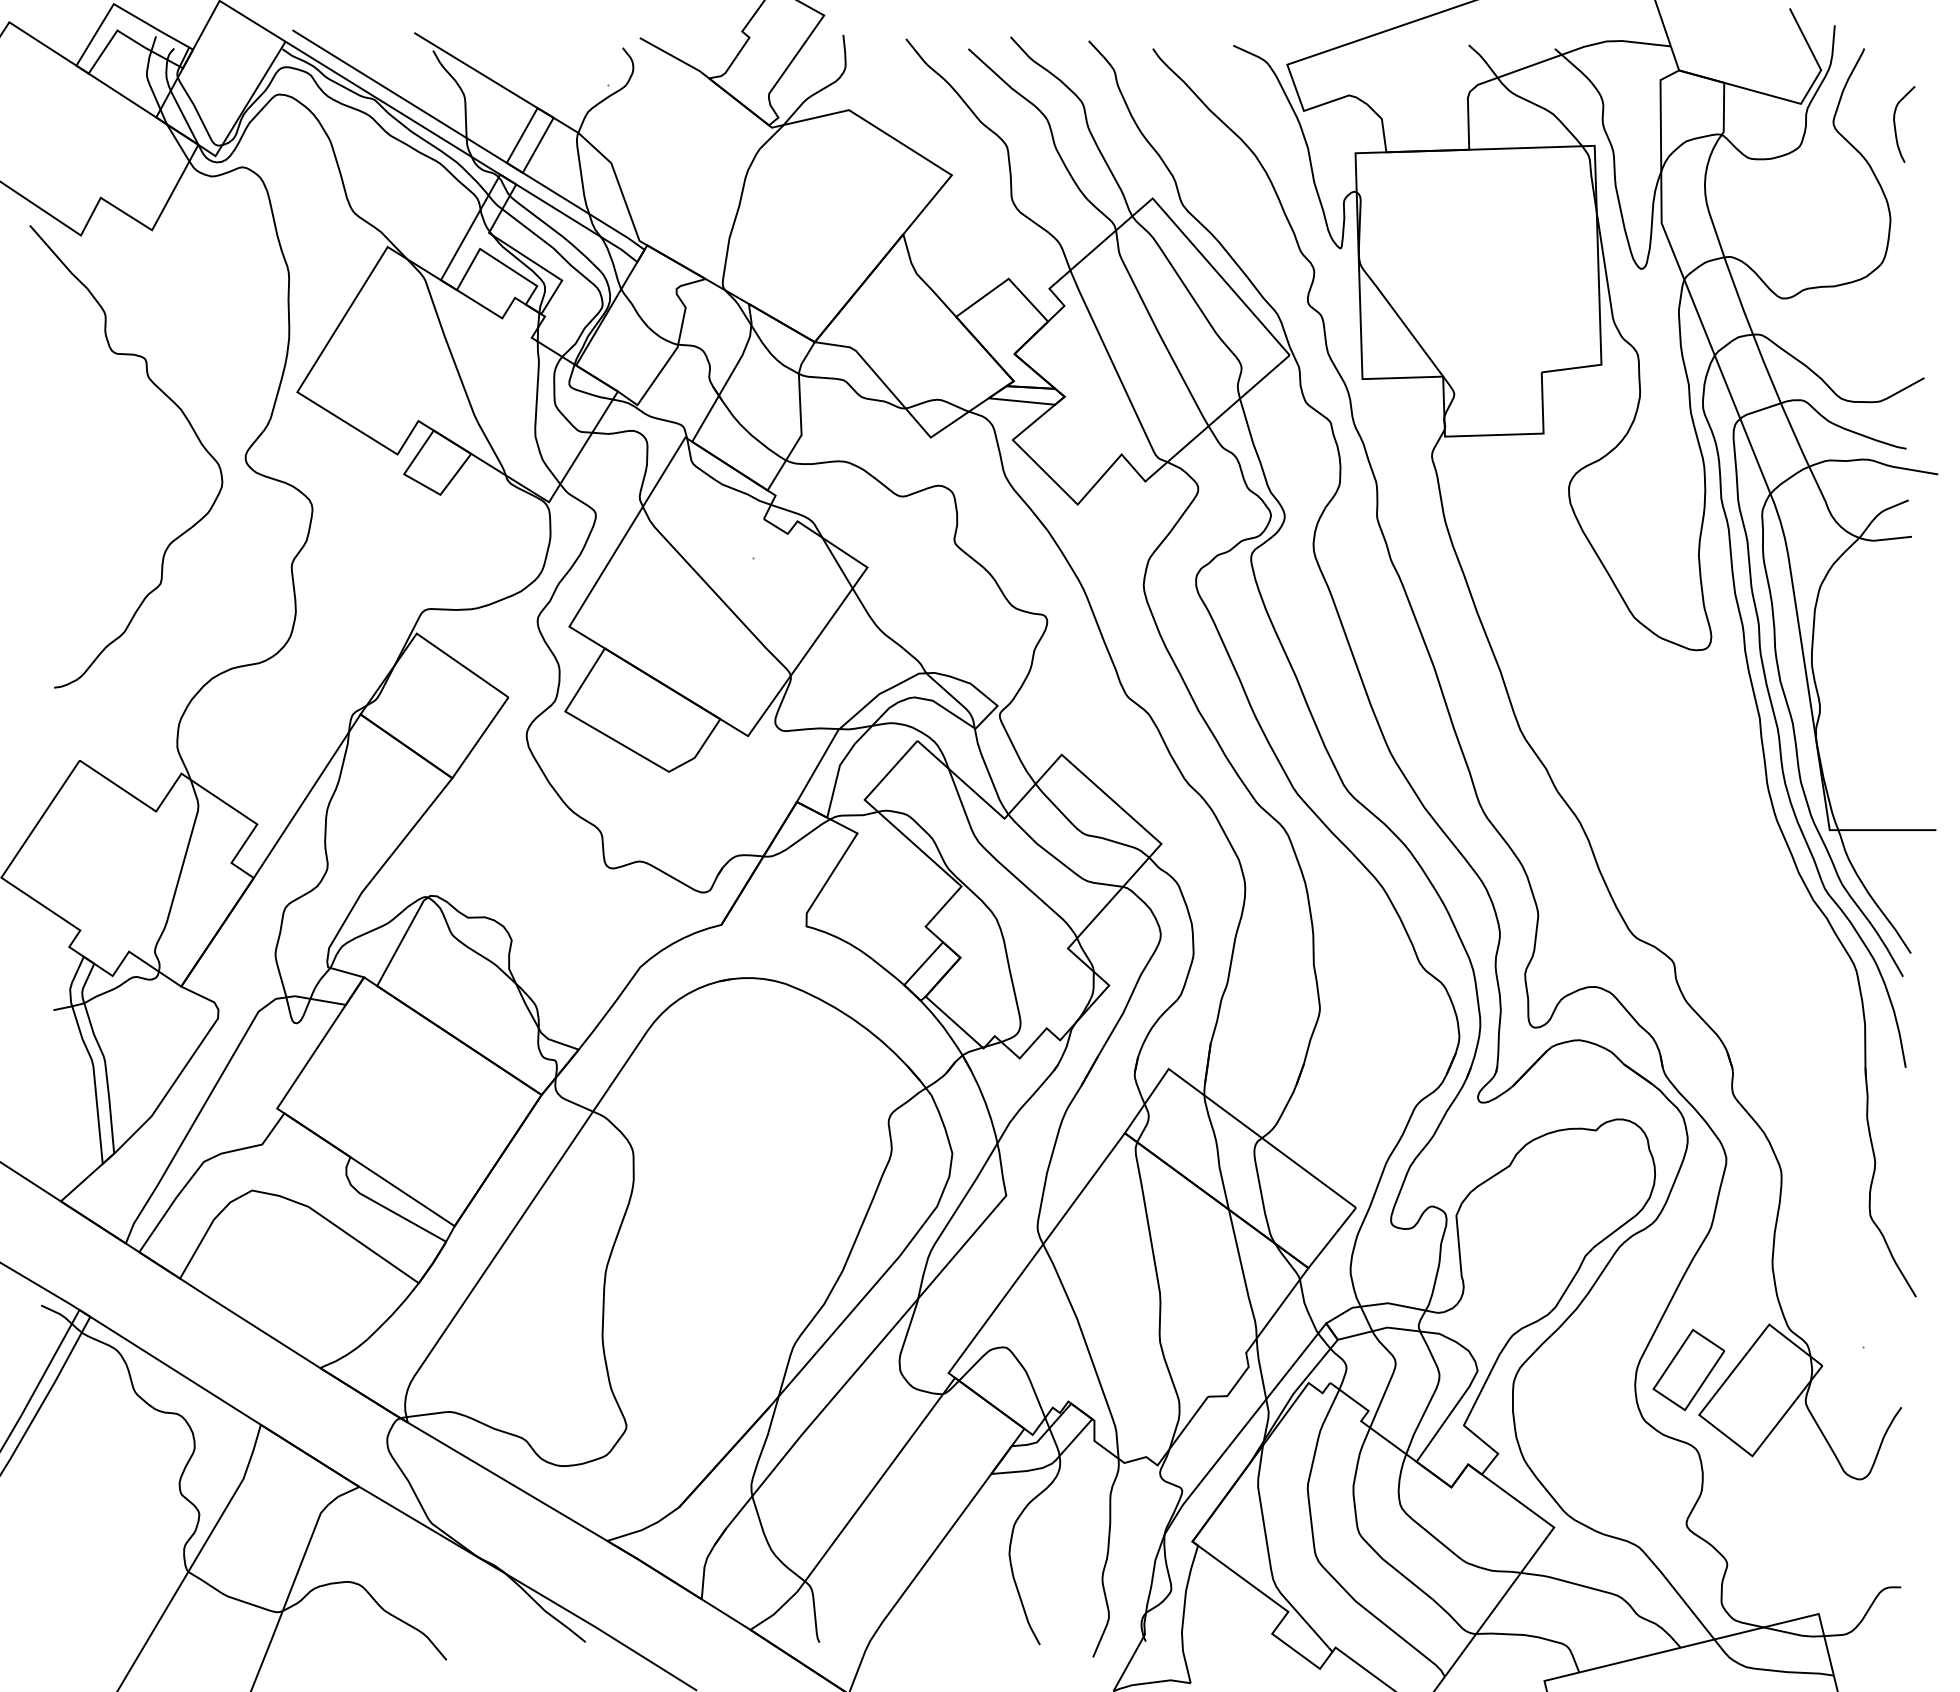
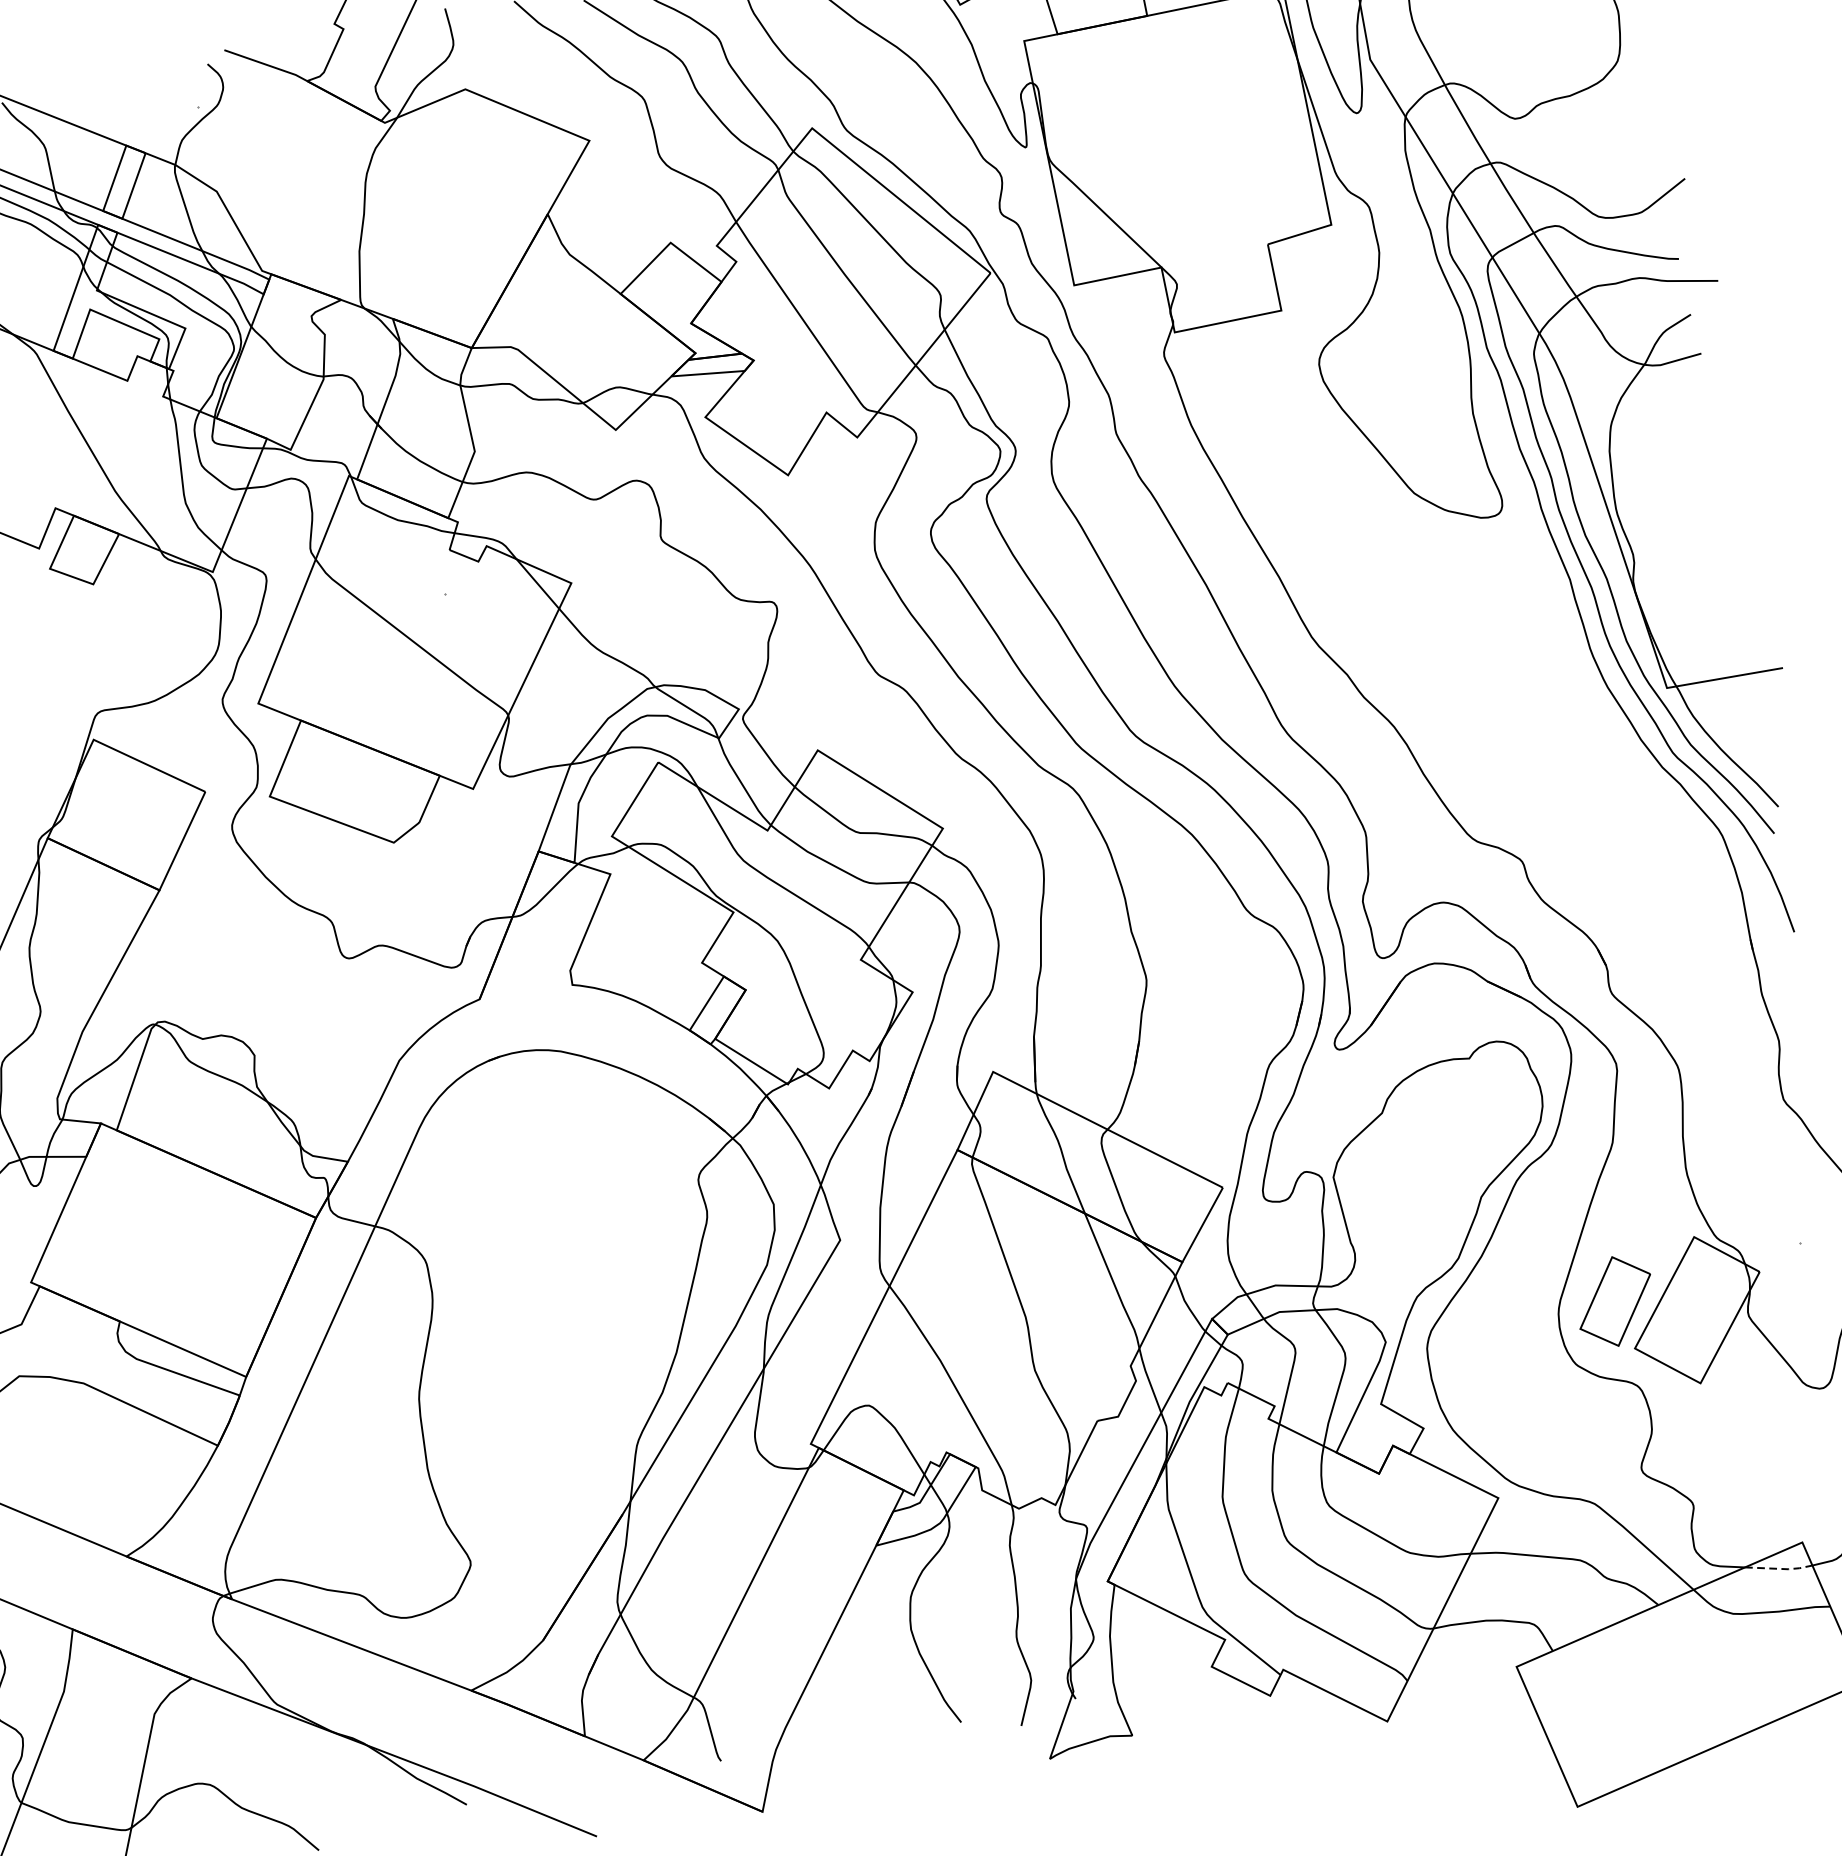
line: (1795, 1634) -> (1780, 1569), solid -> dashed

